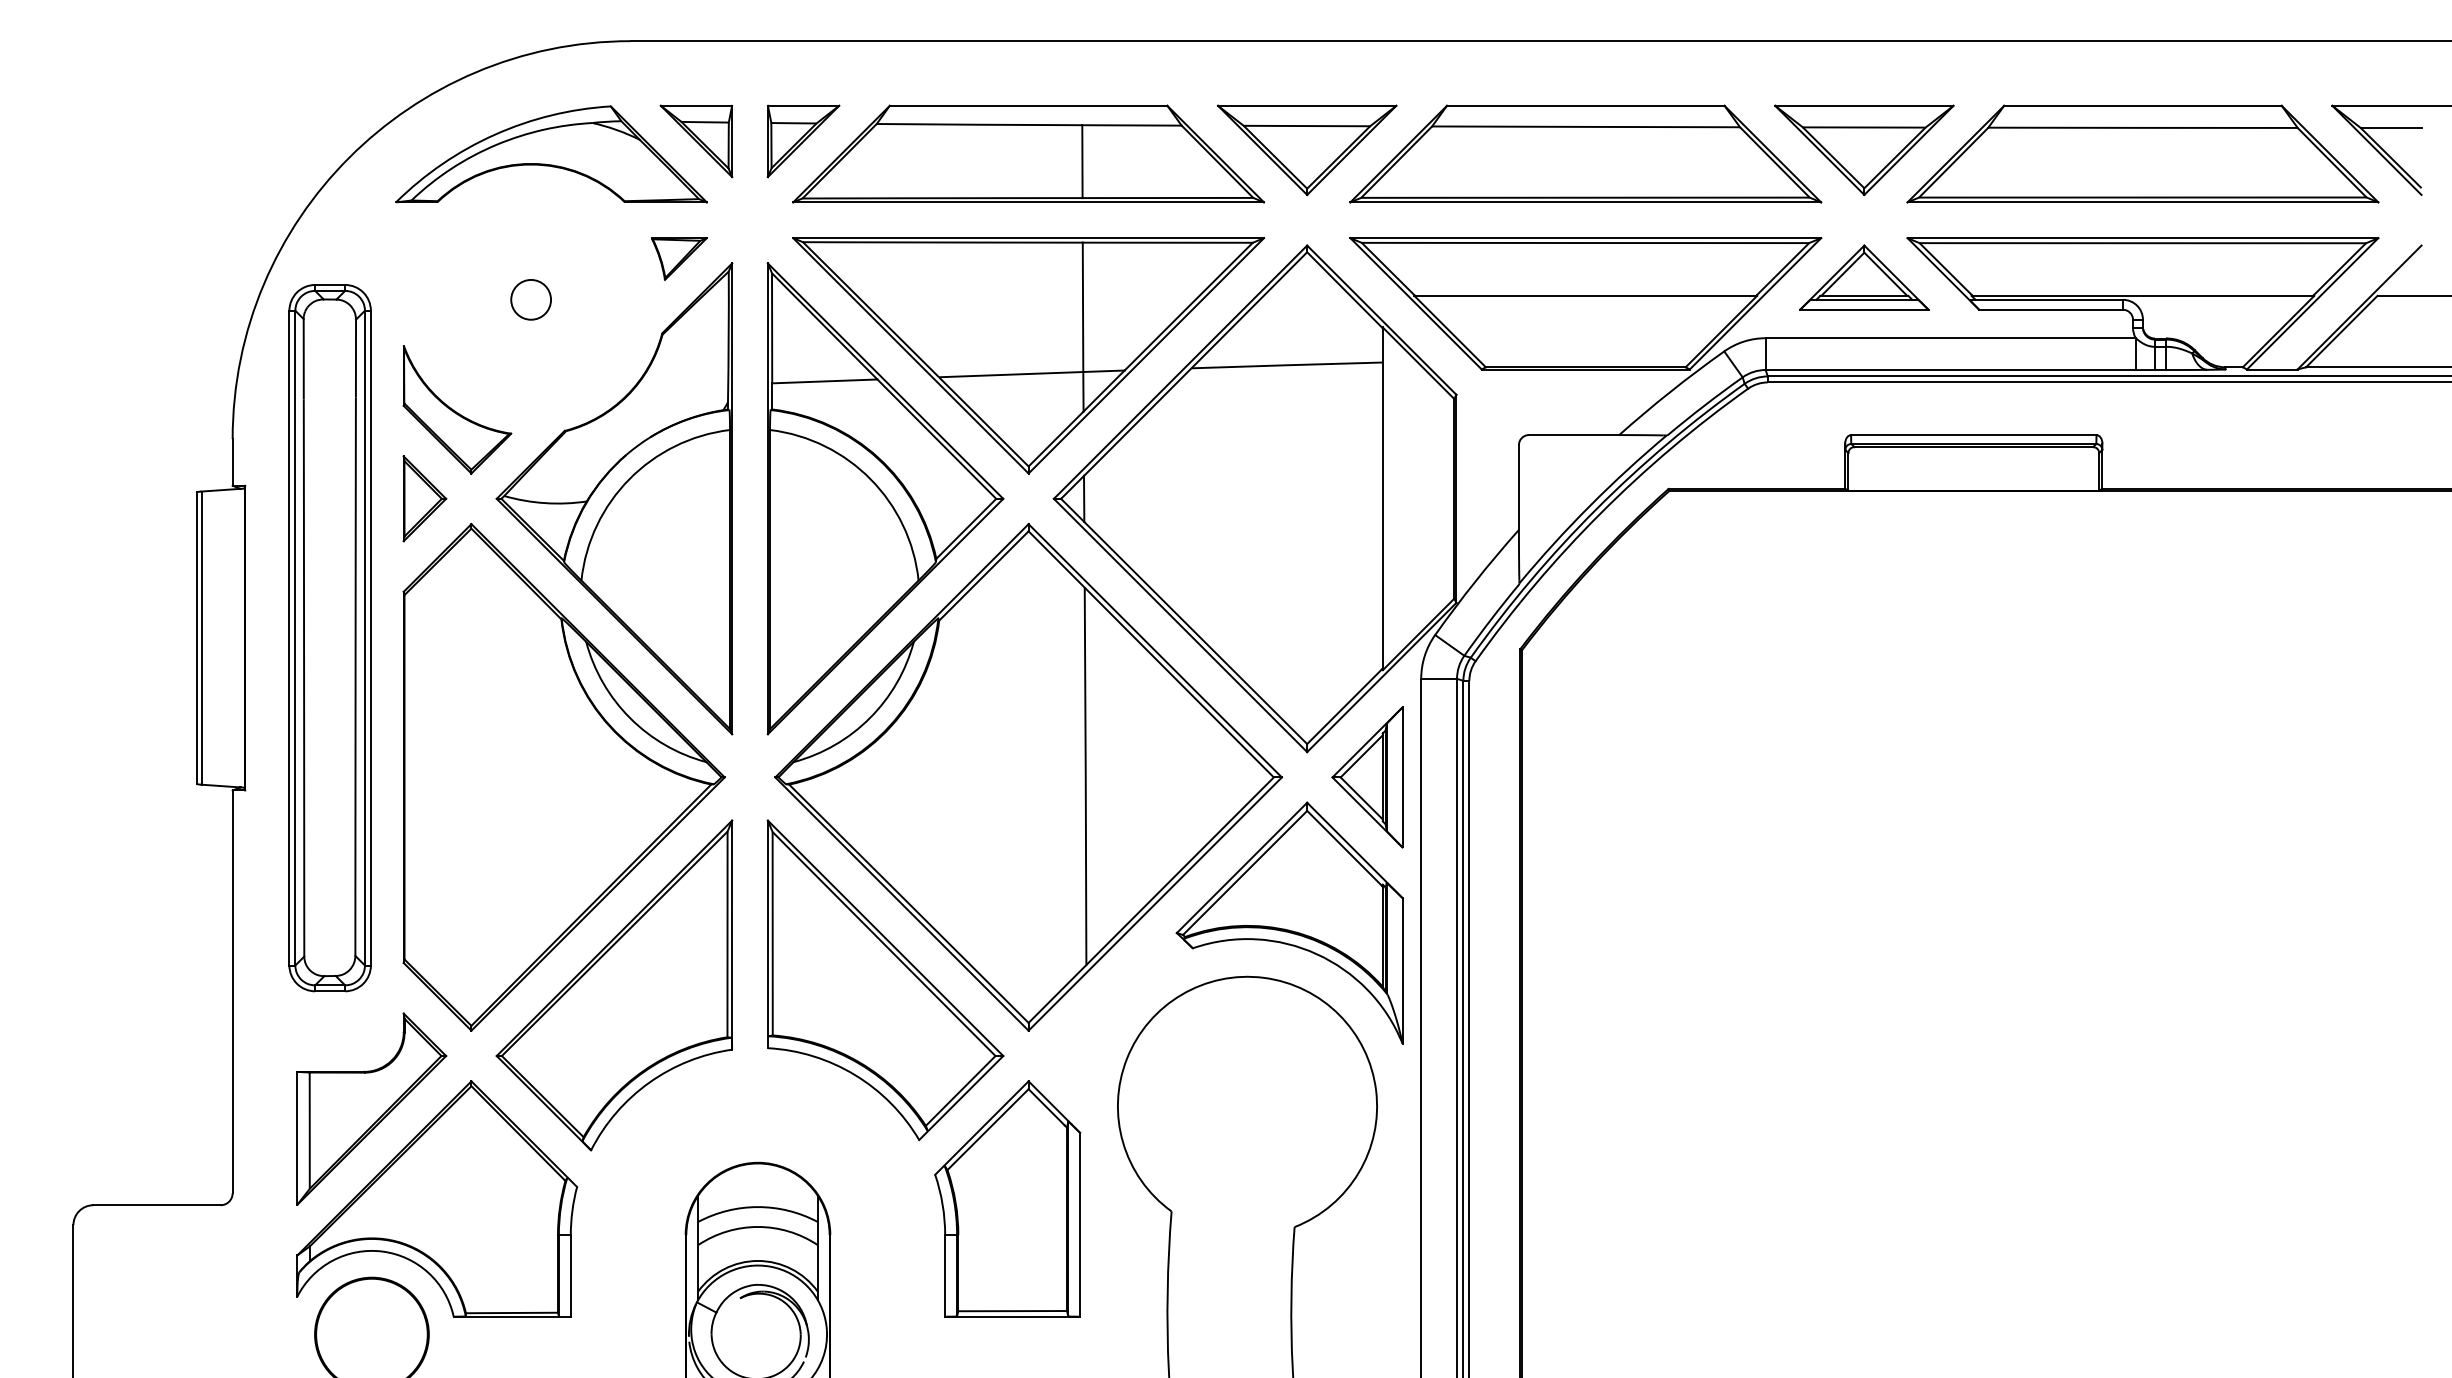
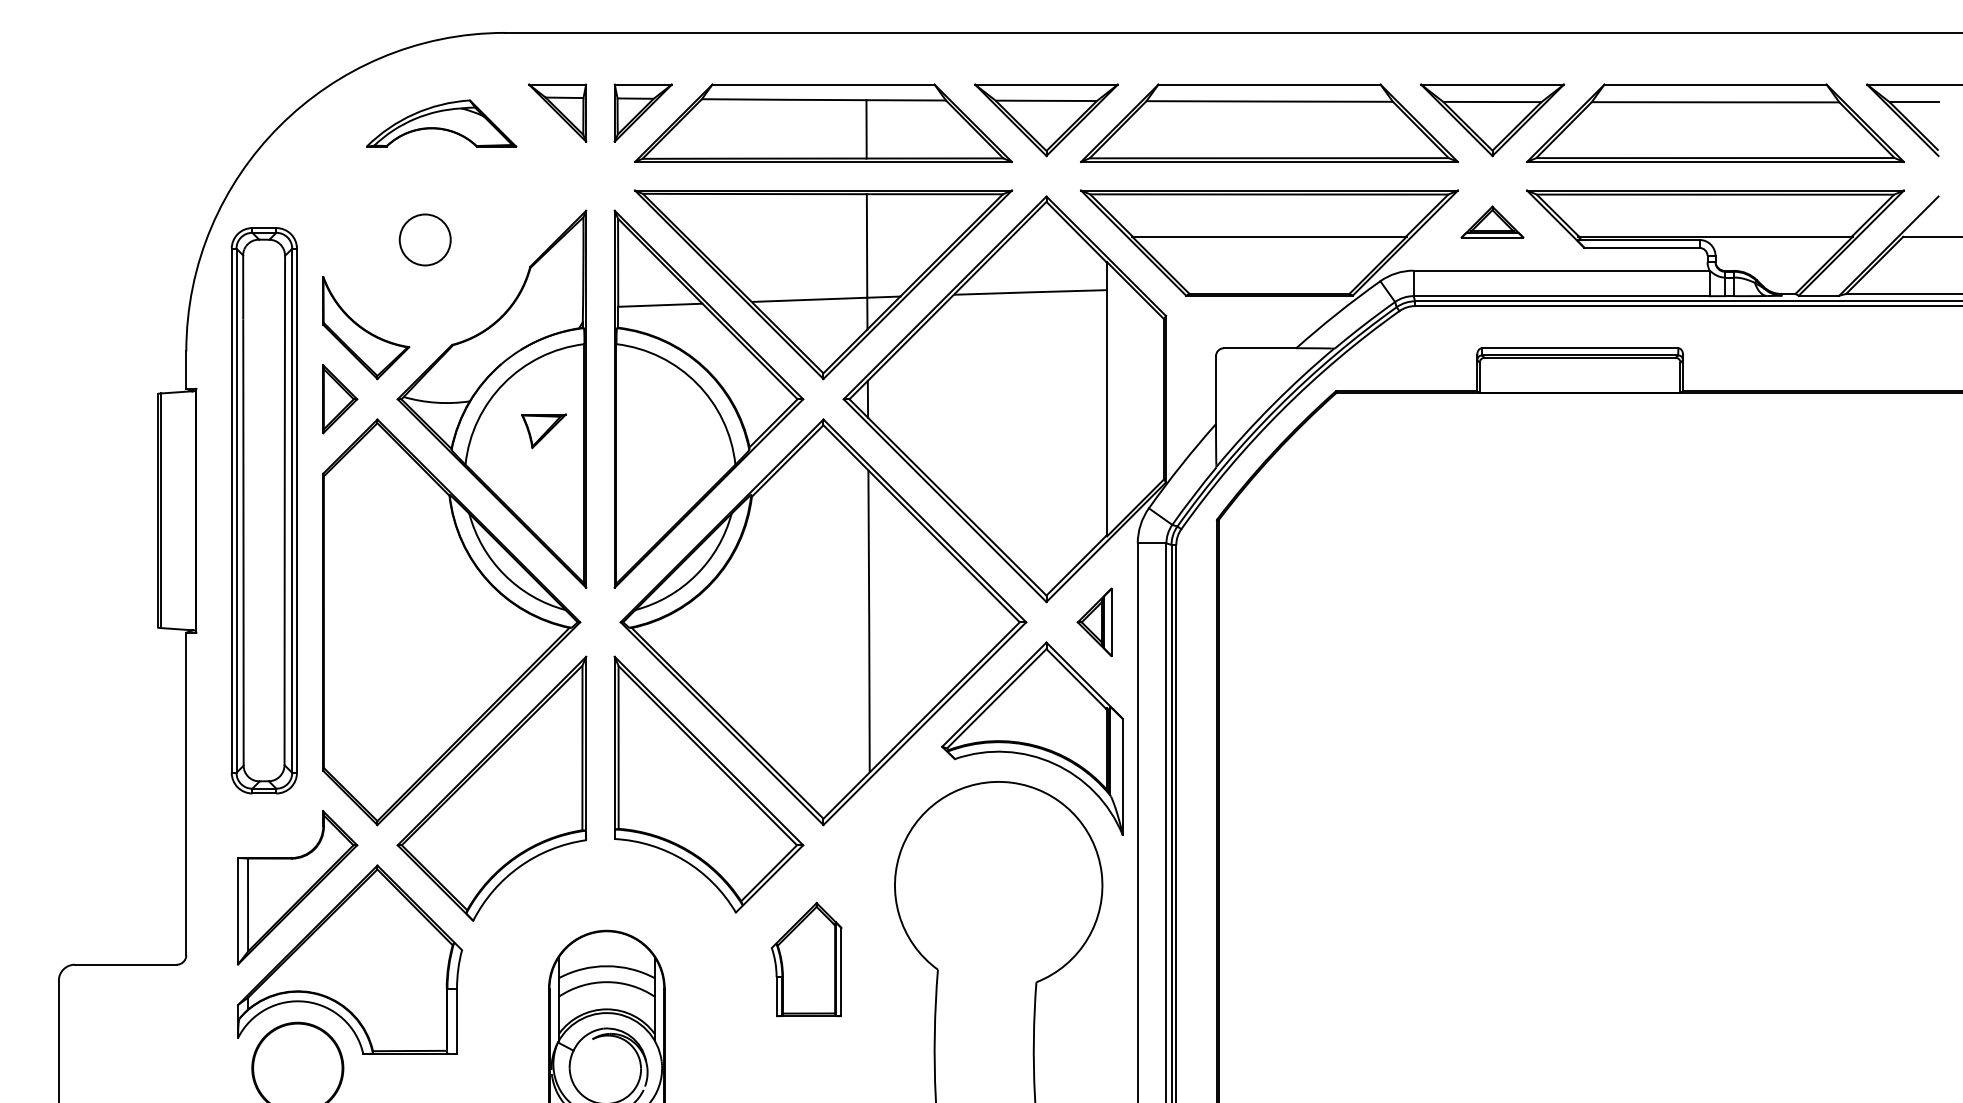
part: (551, 154) -> (441, 123), size x0.6
part: (678, 259) -> (543, 431), moved
part: (1864, 276) -> (1492, 221), size x0.6
circle: (531, 299) -> (425, 239), size x1.6
part: (1367, 777) -> (1094, 622), size x0.6
part: (1007, 1198) -> (806, 959), size x0.6

